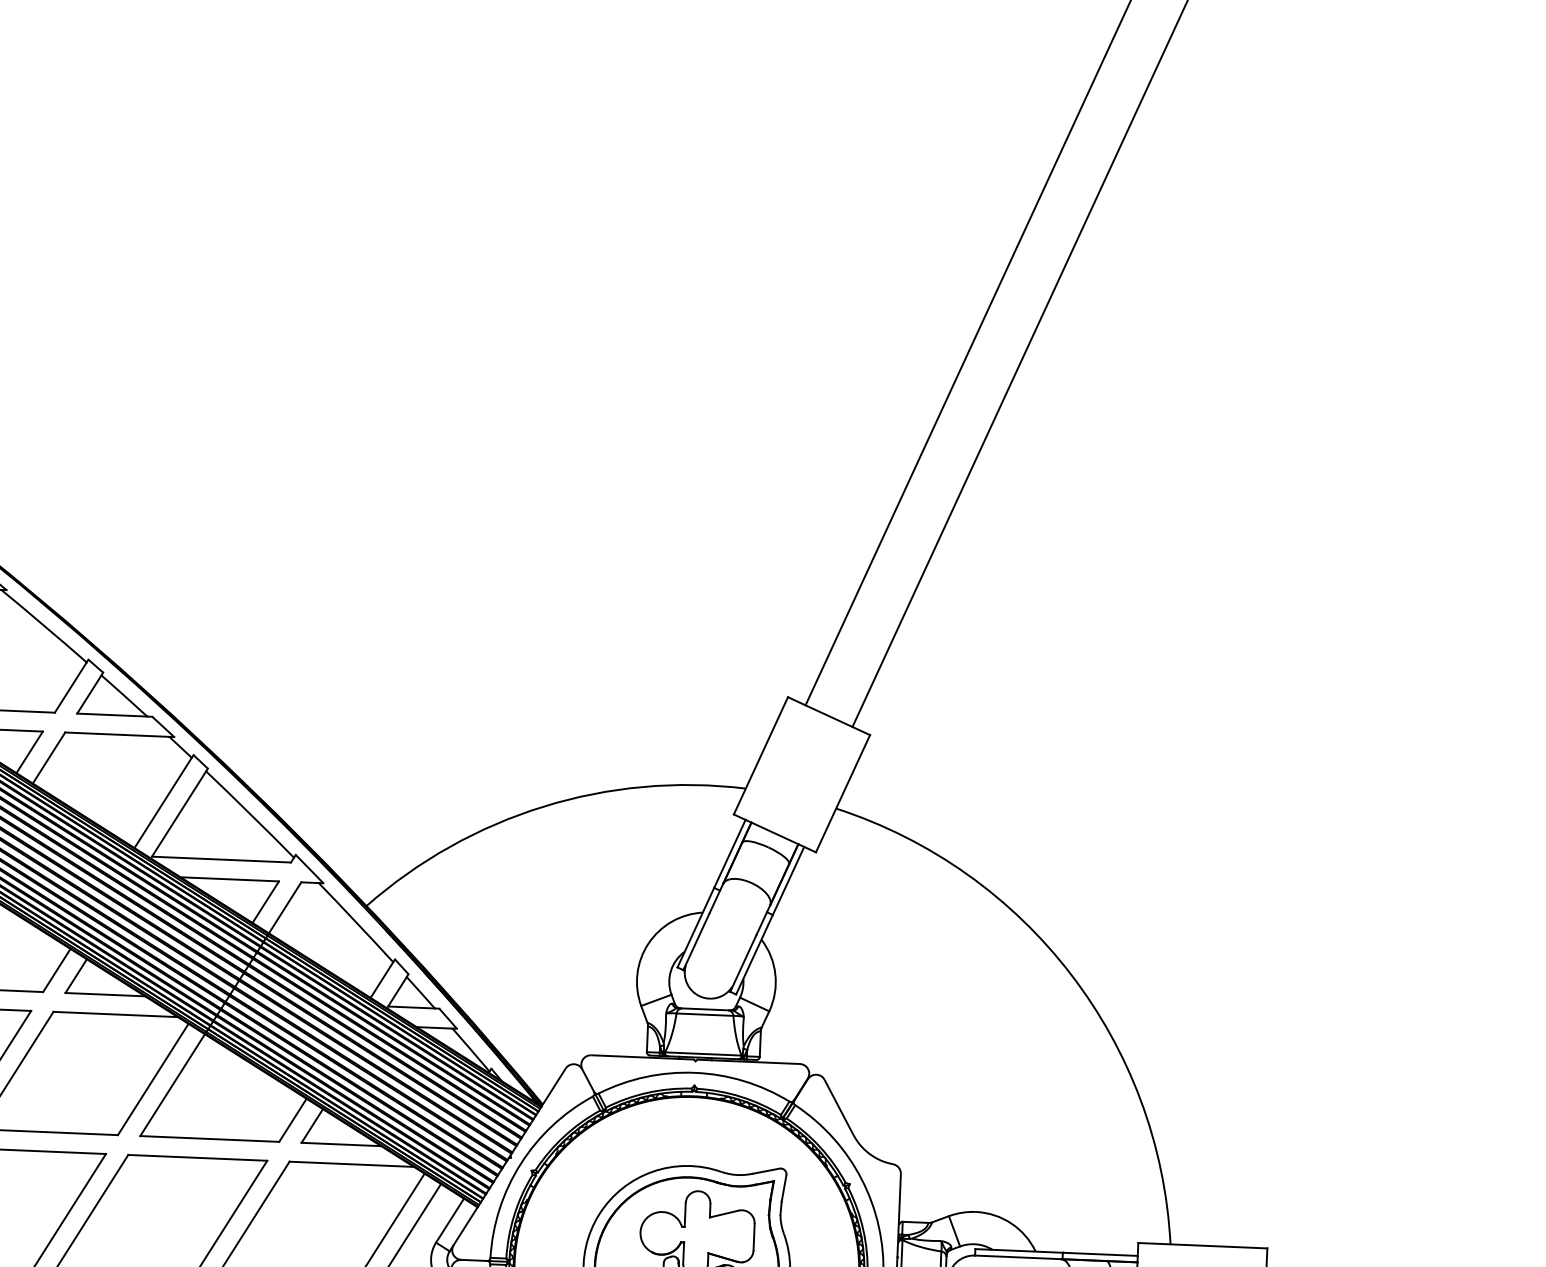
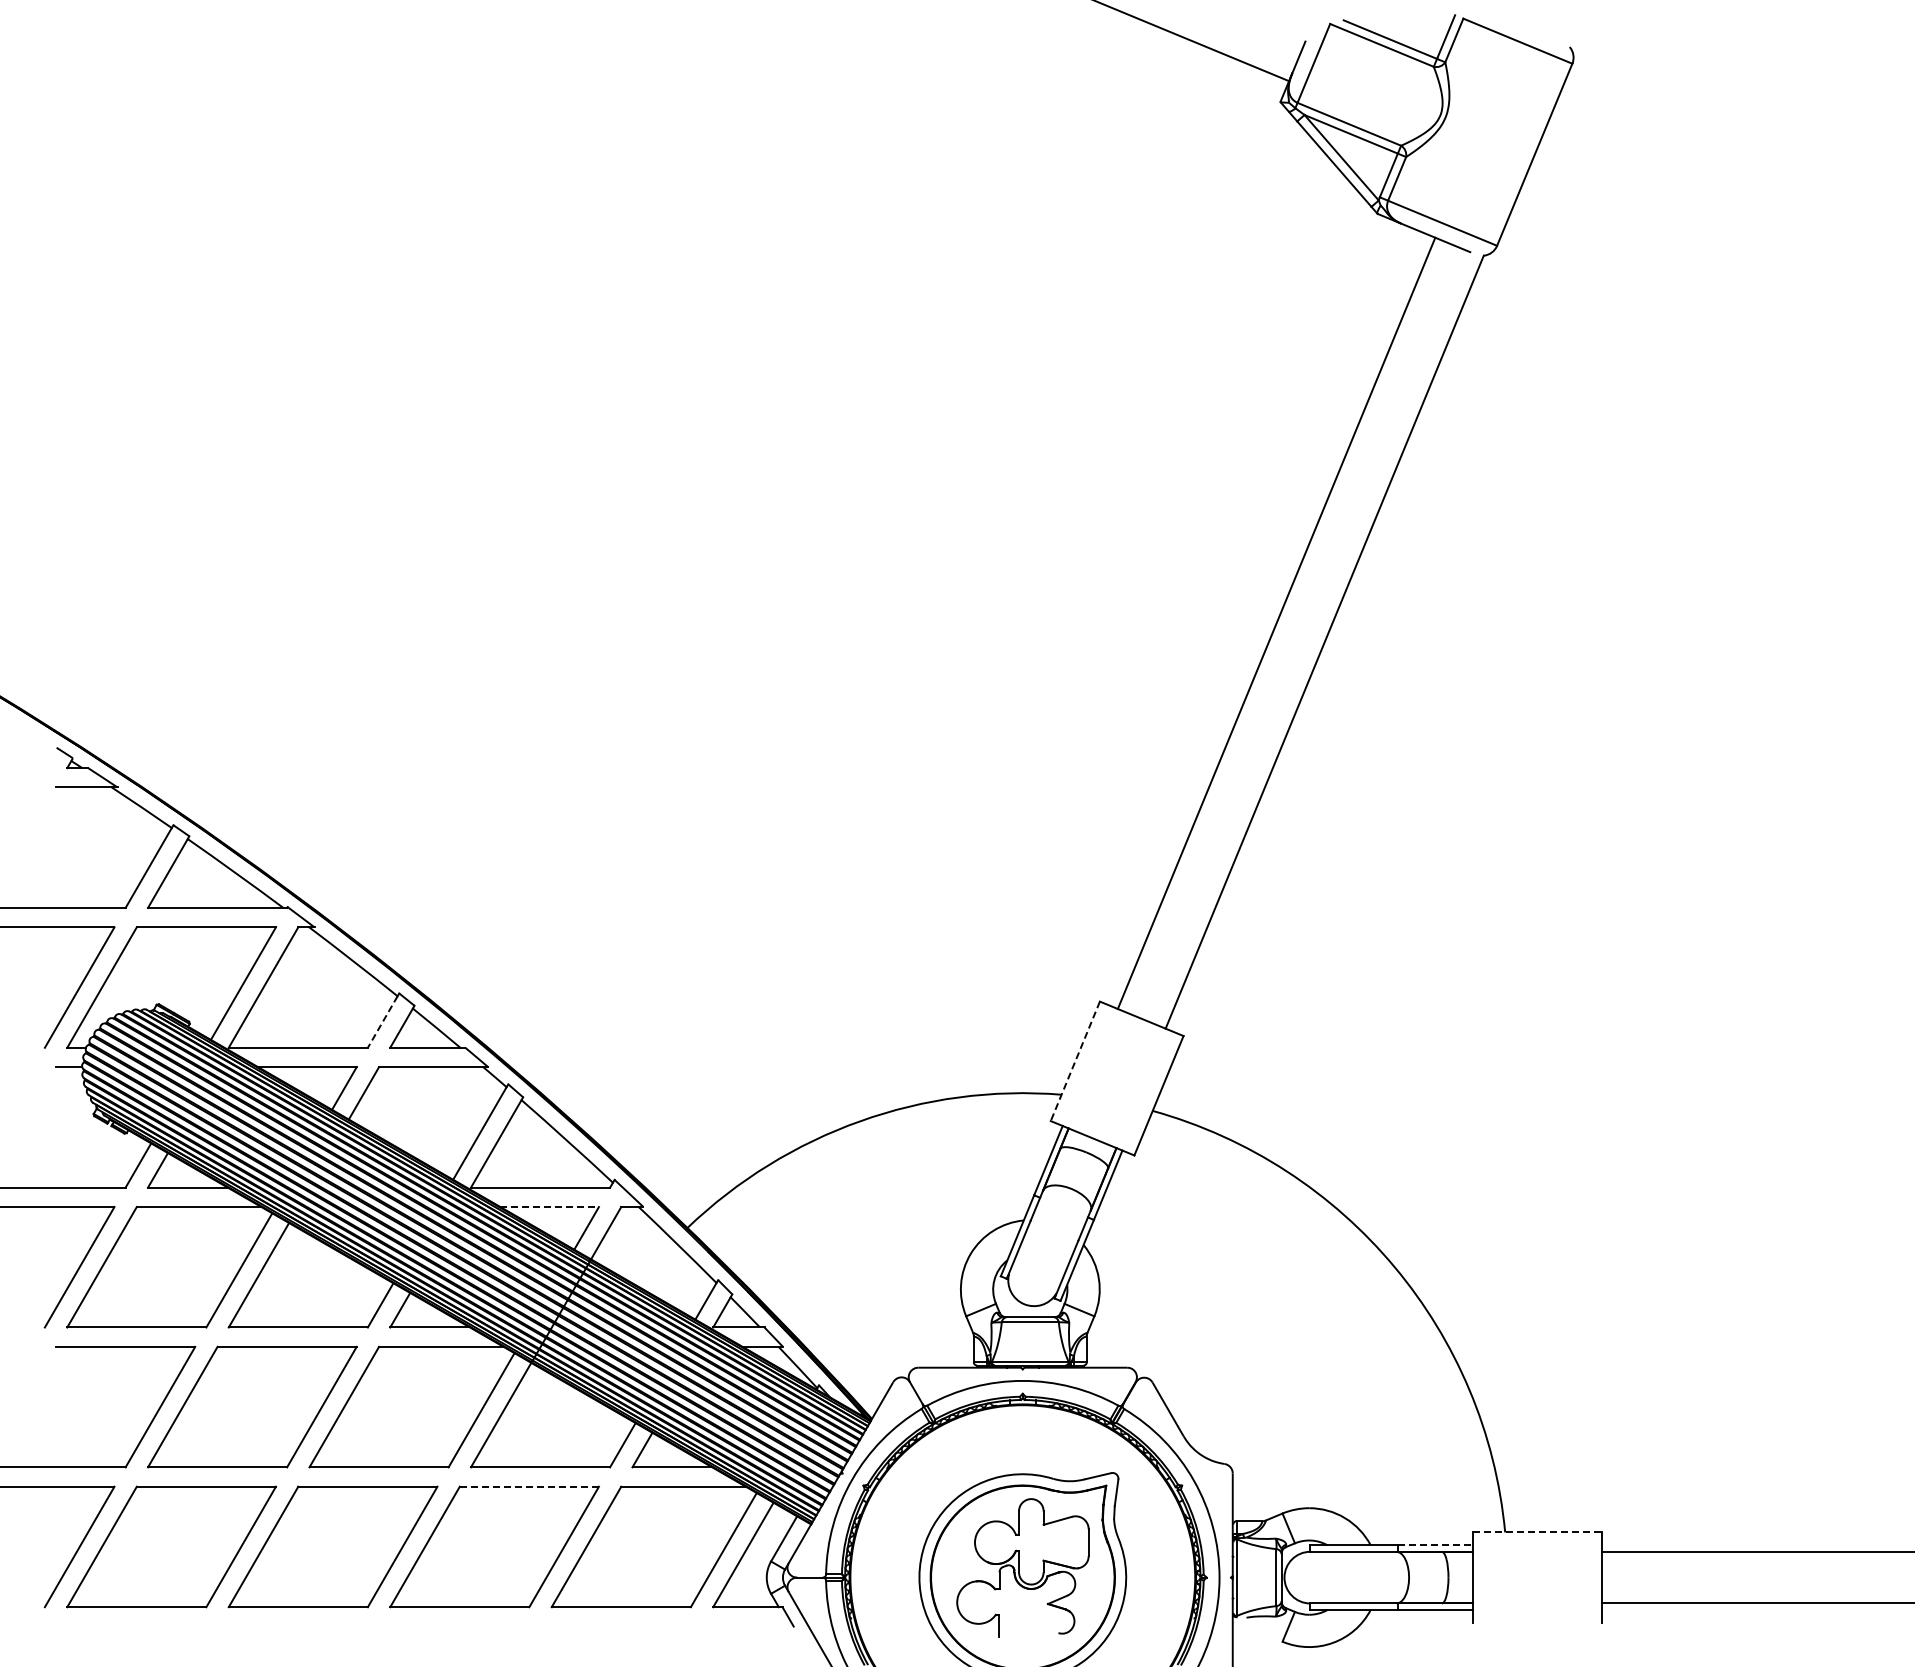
line: (70, 688) -> (382, 1022), solid -> dashed
line: (761, 756) -> (1075, 1061), solid -> dashed
line: (230, 879) -> (550, 1207), solid -> dashed
line: (197, 1157) -> (529, 1486), solid -> dashed
line: (1202, 1245) -> (1537, 1532), solid -> dashed
line: (1100, 1254) -> (1435, 1545), solid -> dashed

